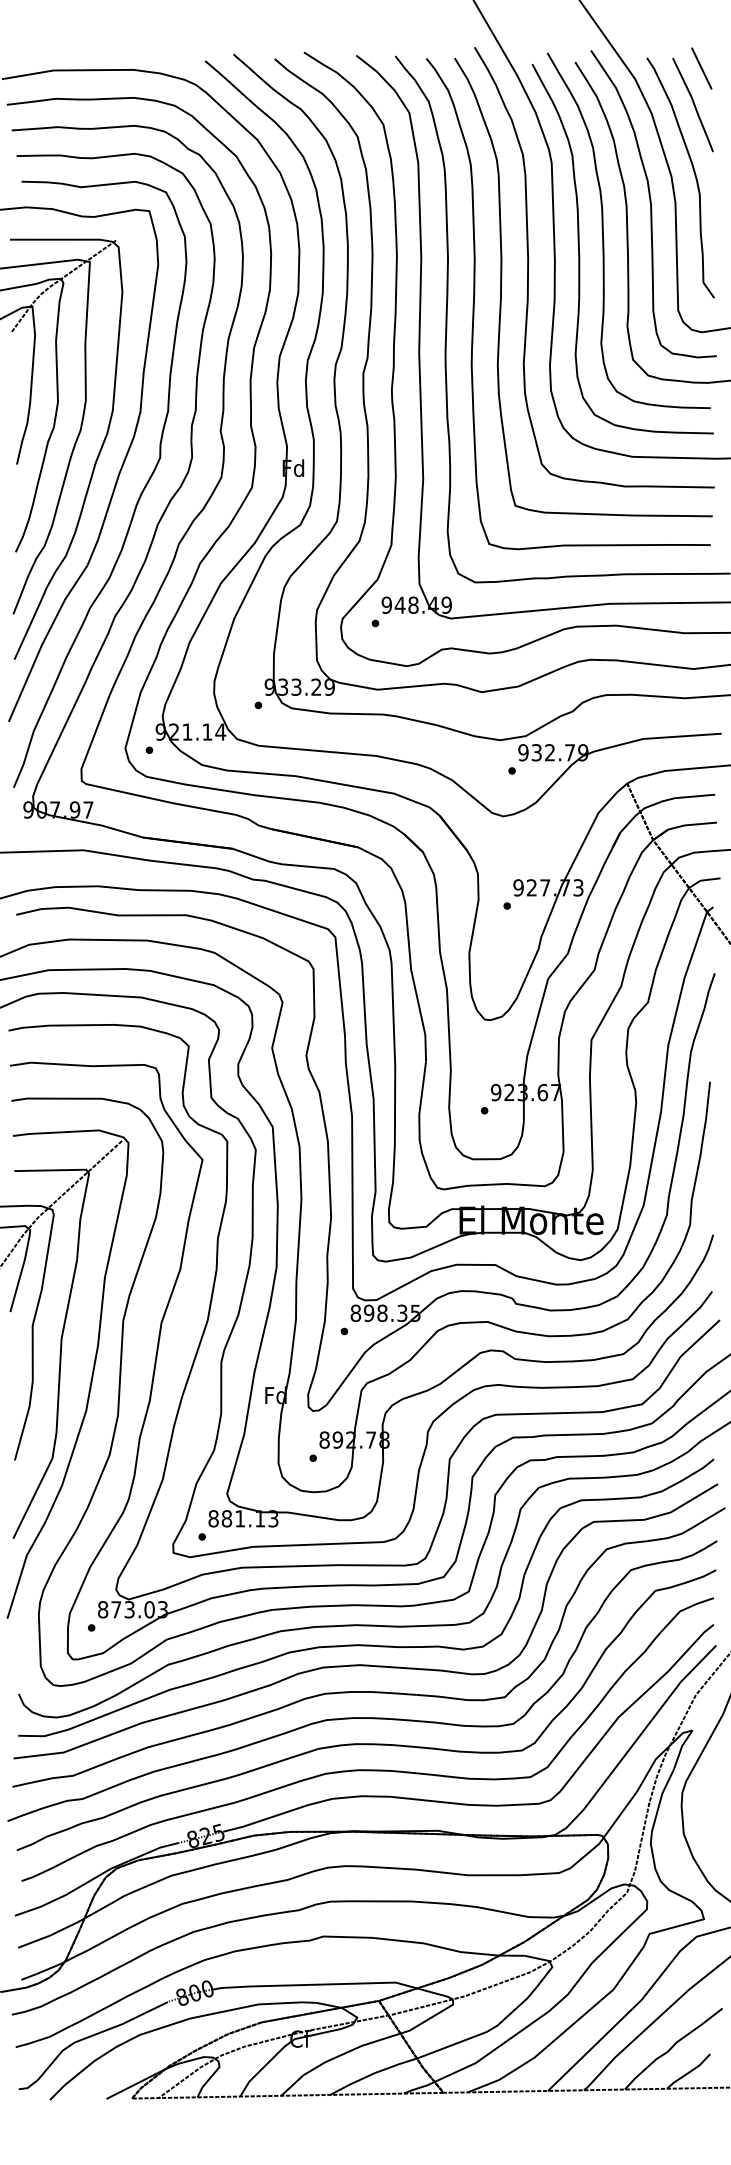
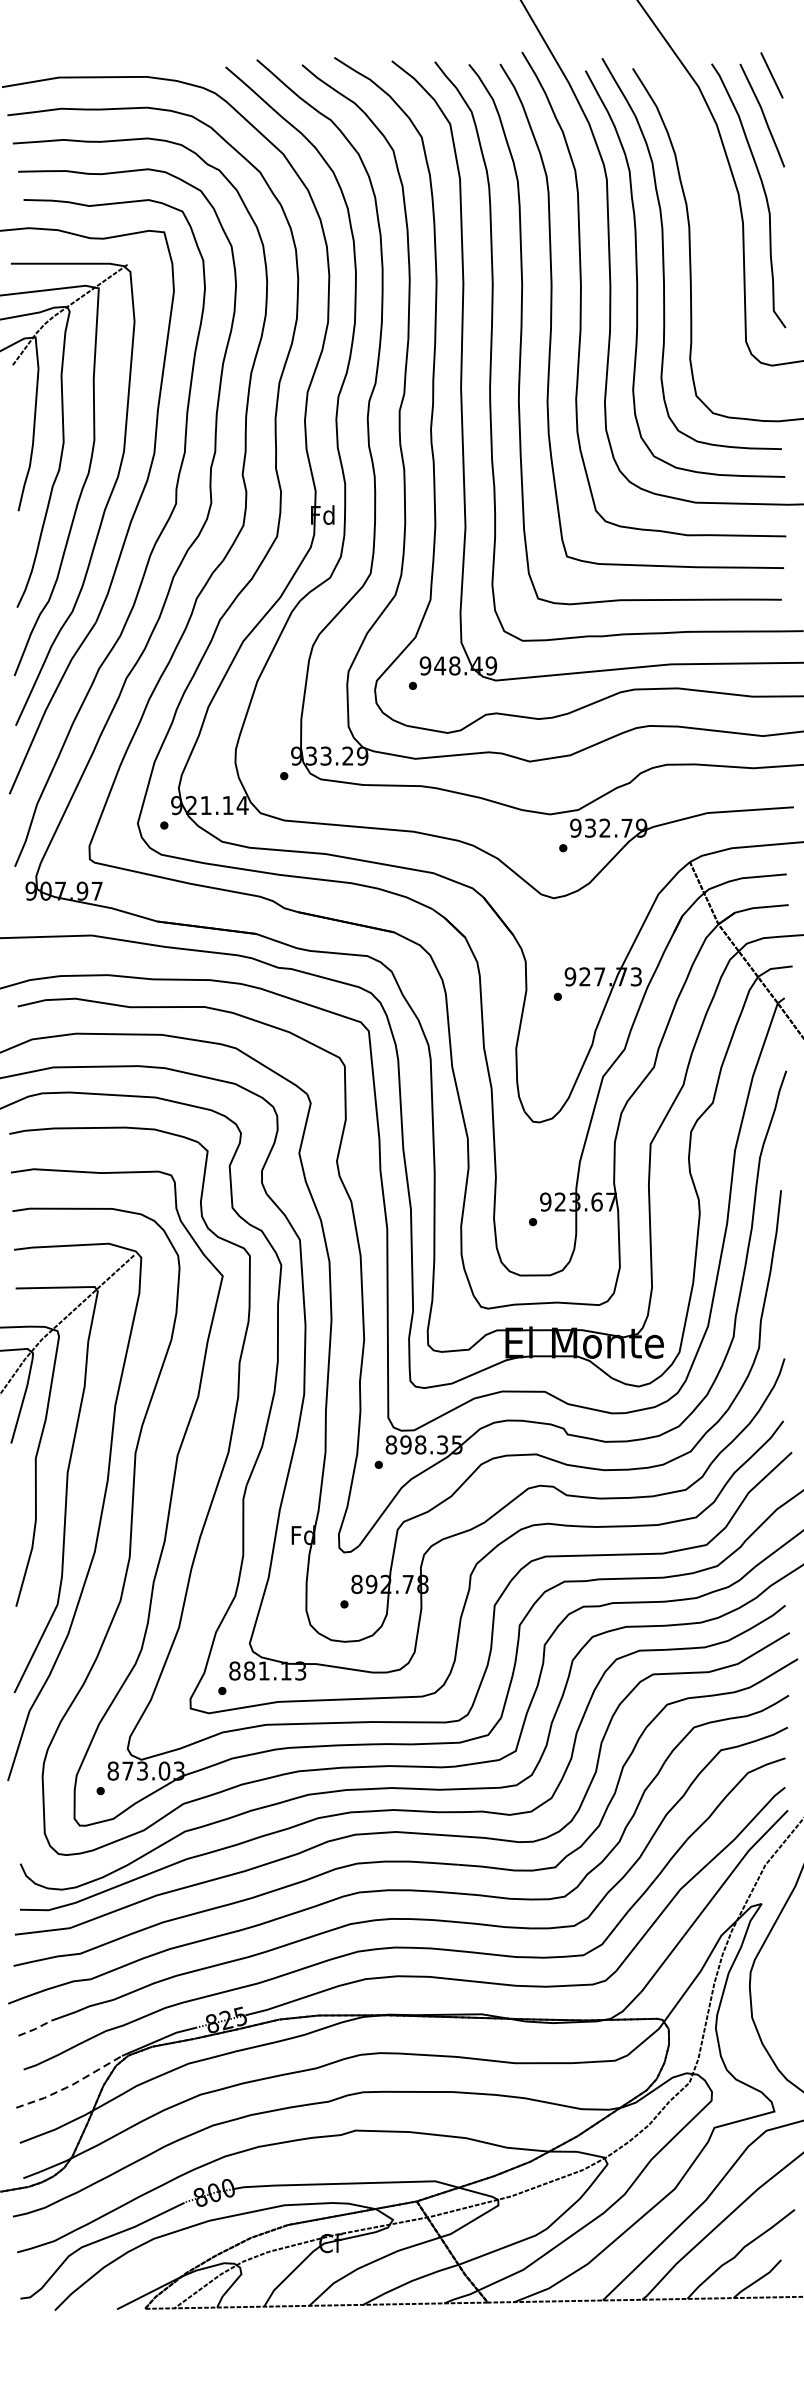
curve: (651, 204) -> (716, 225), removed
line: (32, 1844) -> (35, 2029), solid -> dashed
line: (65, 1895) -> (71, 2085), solid -> dashed

